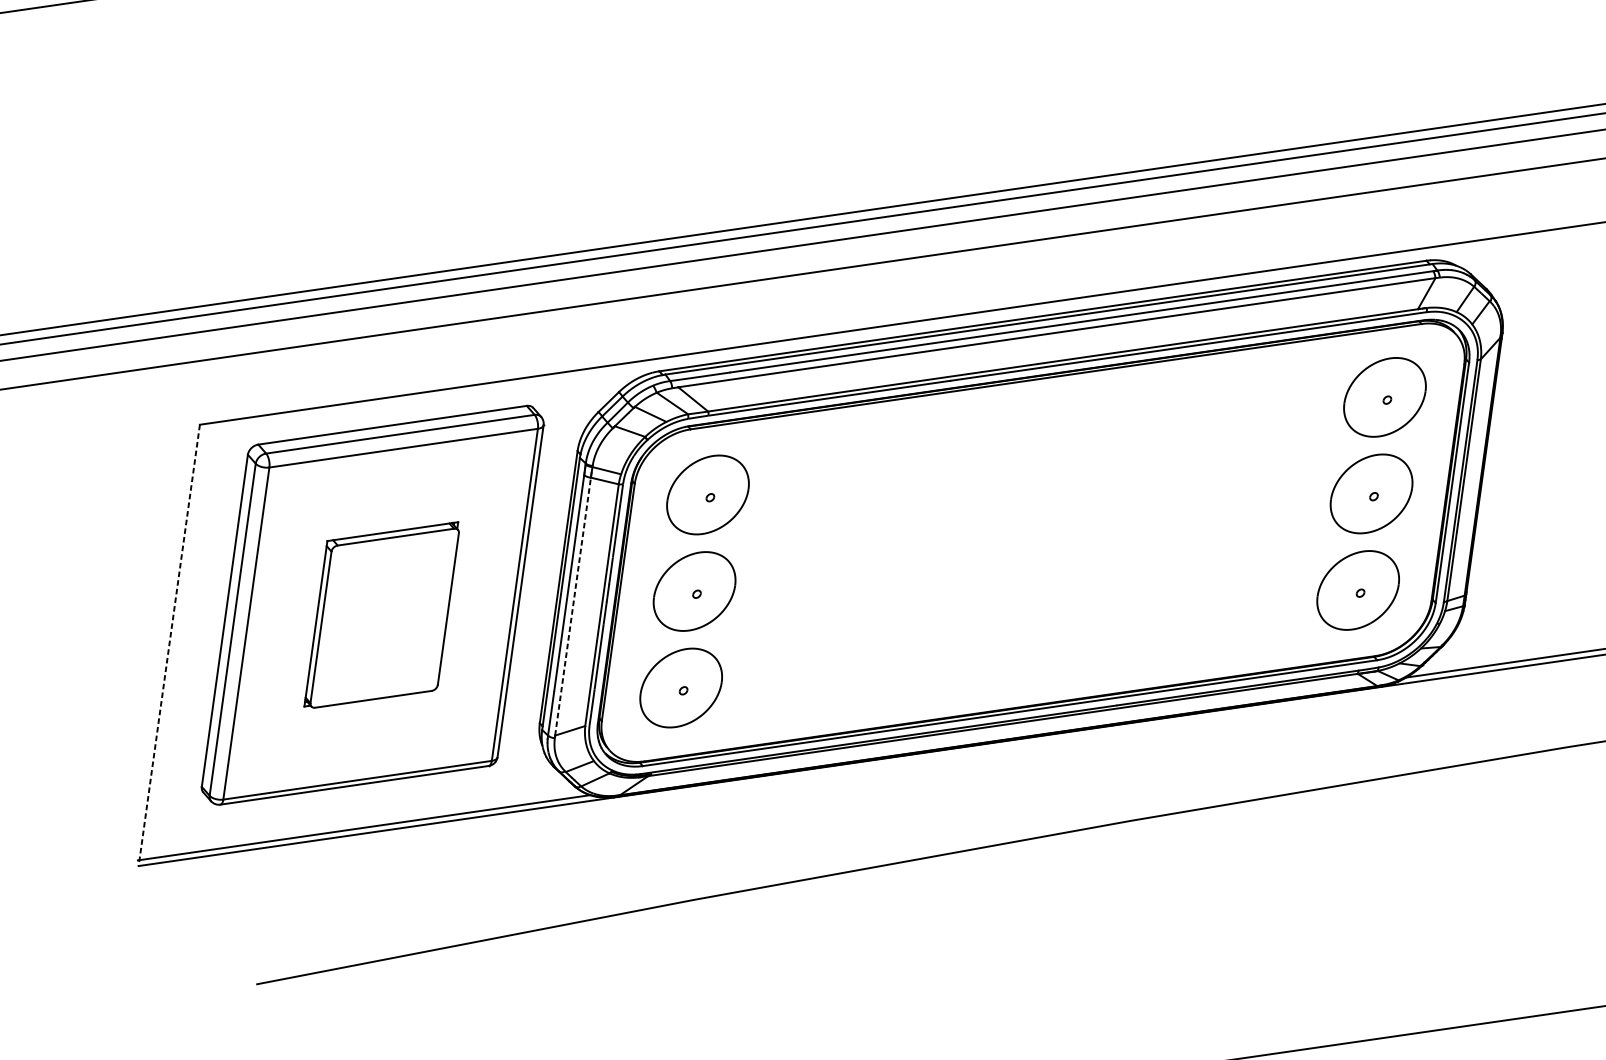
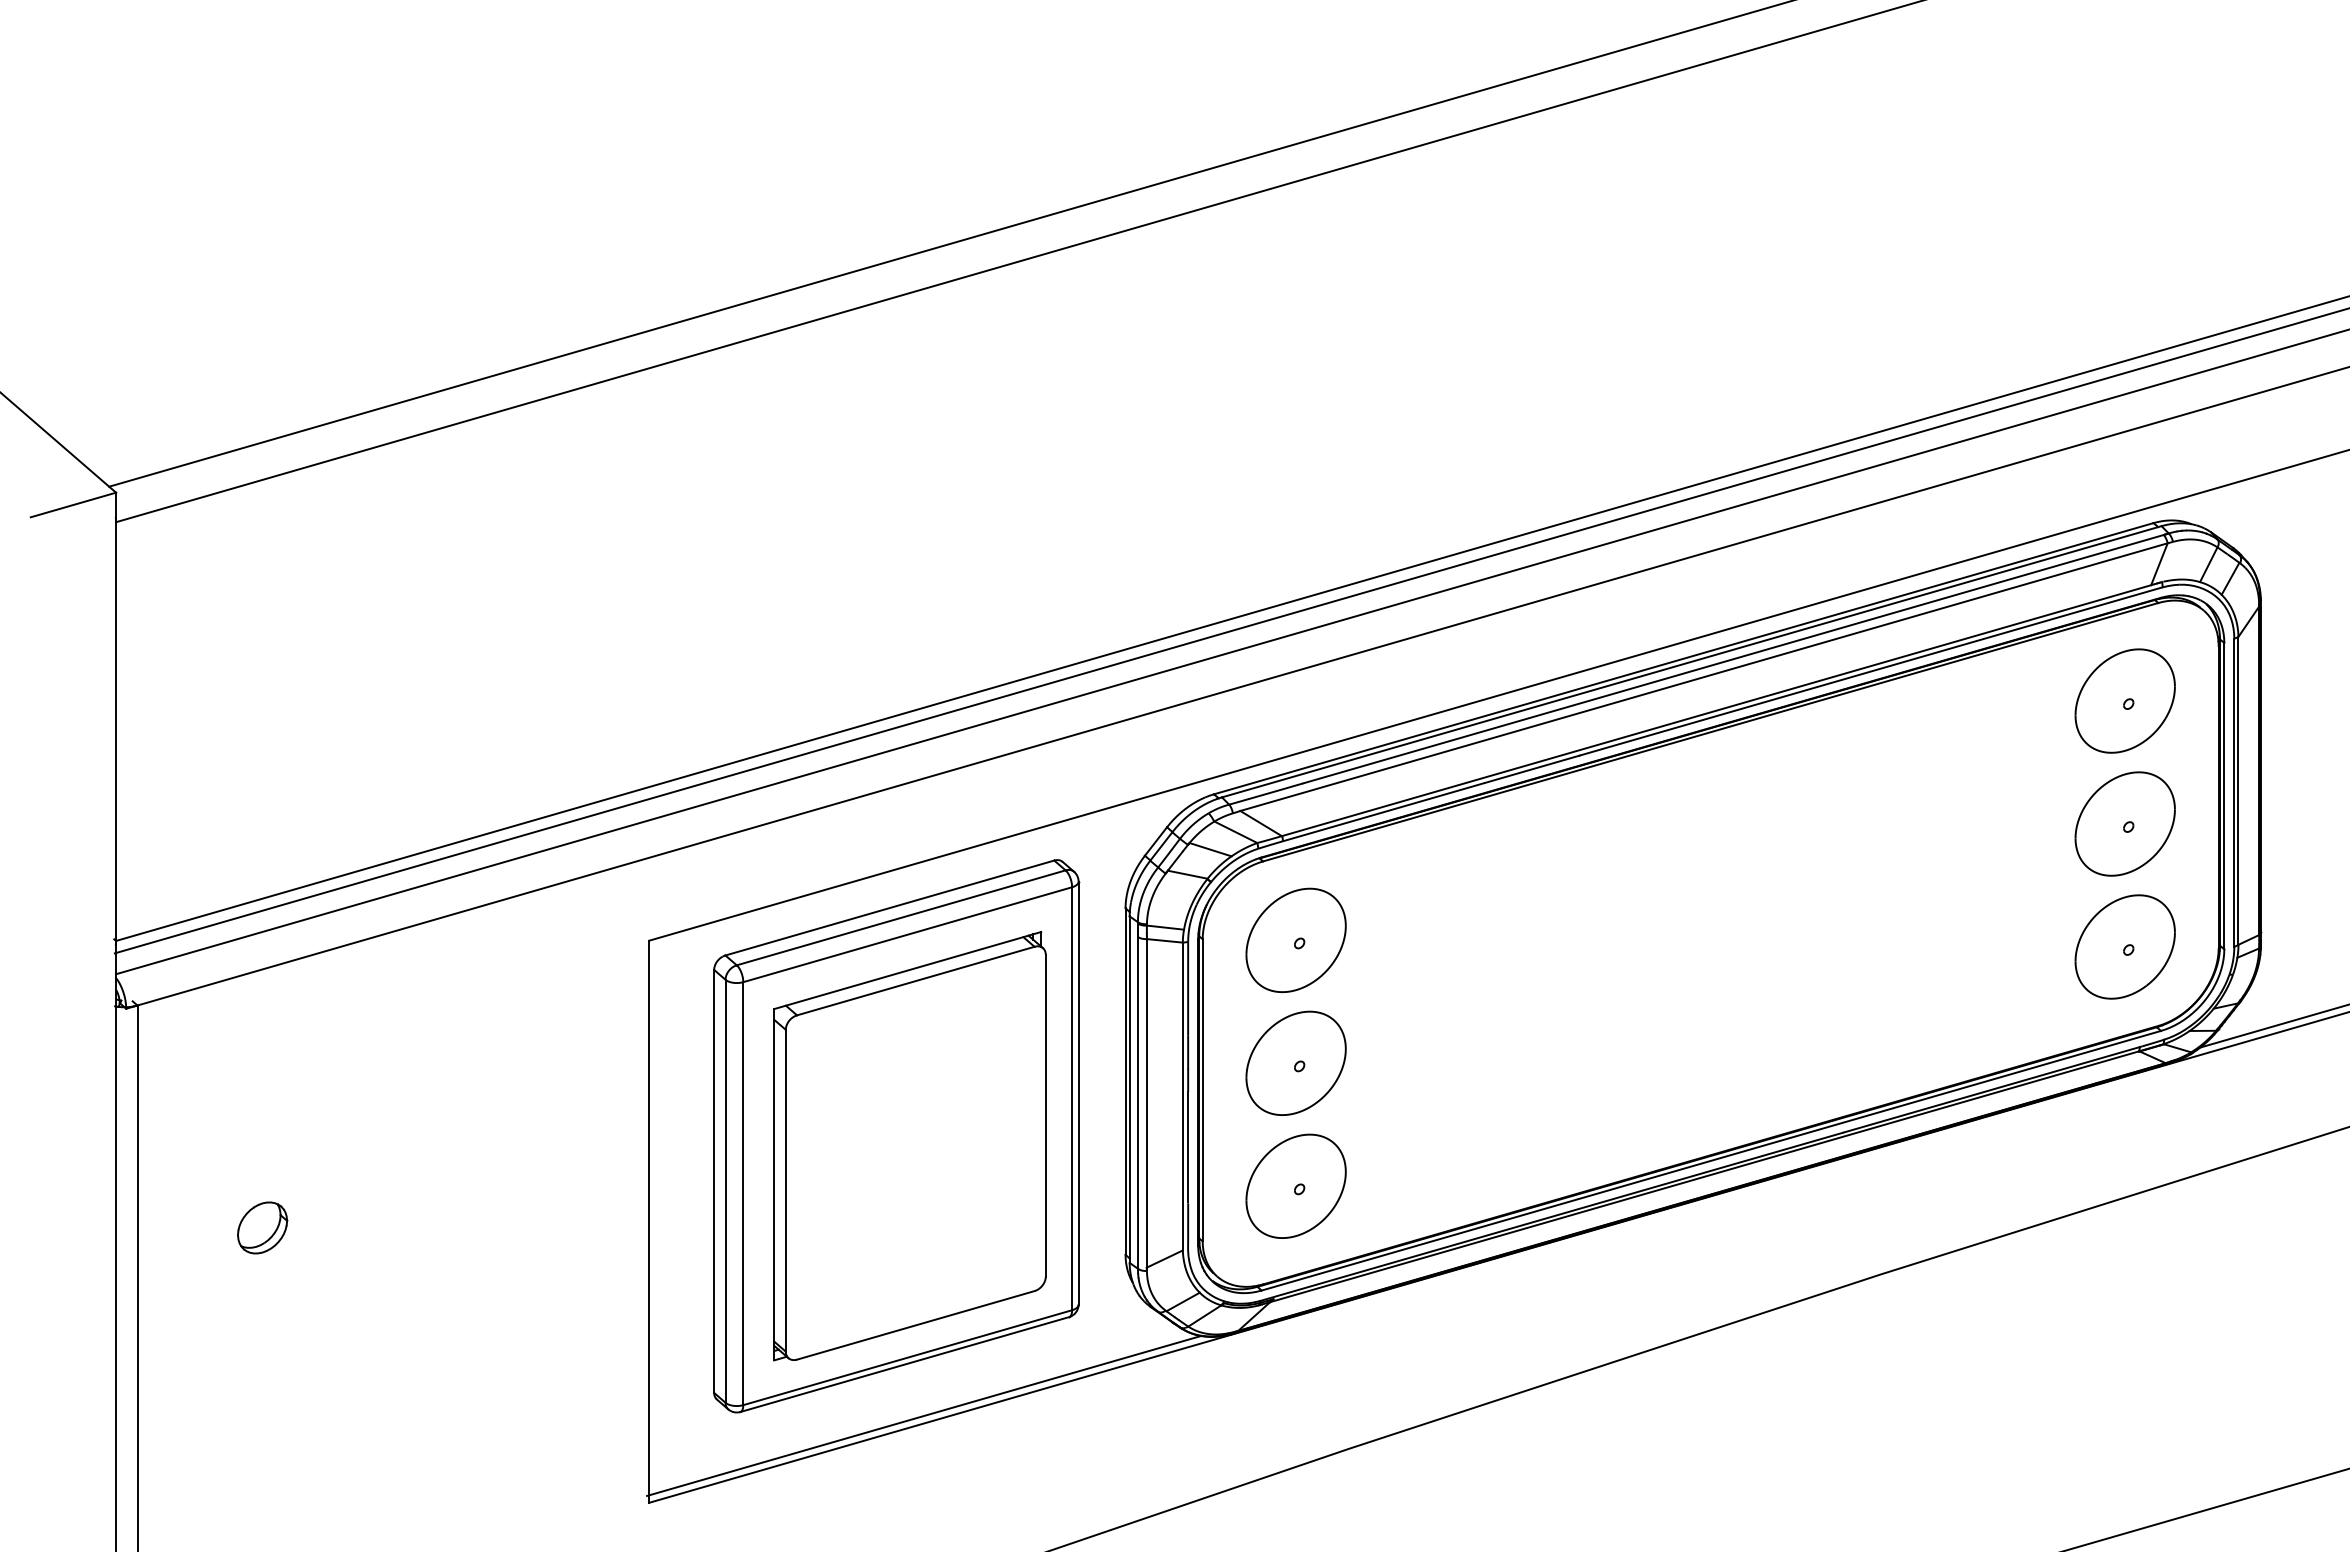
line: (572, 605) -> (1146, 1102), dashed -> solid
part: (382, 614) -> (909, 1146), size x1.67
line: (169, 645) -> (649, 1222), dashed -> solid

